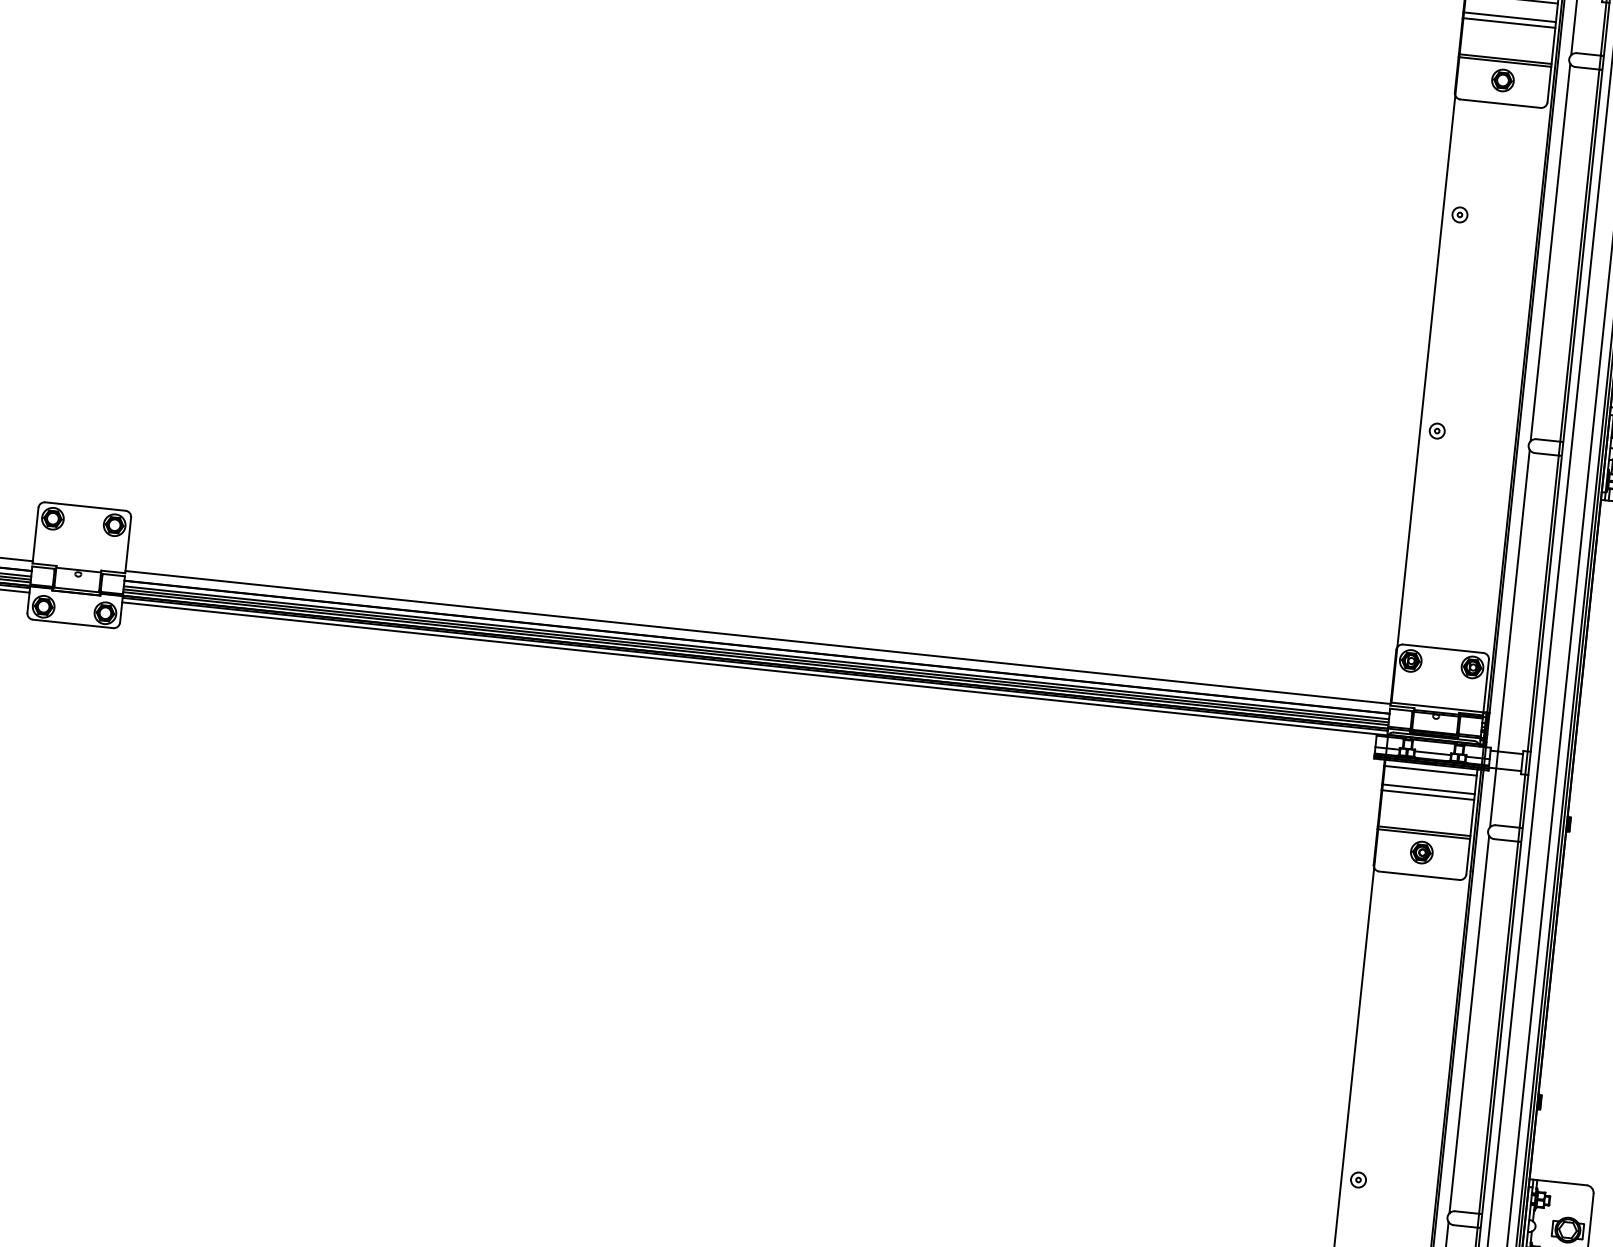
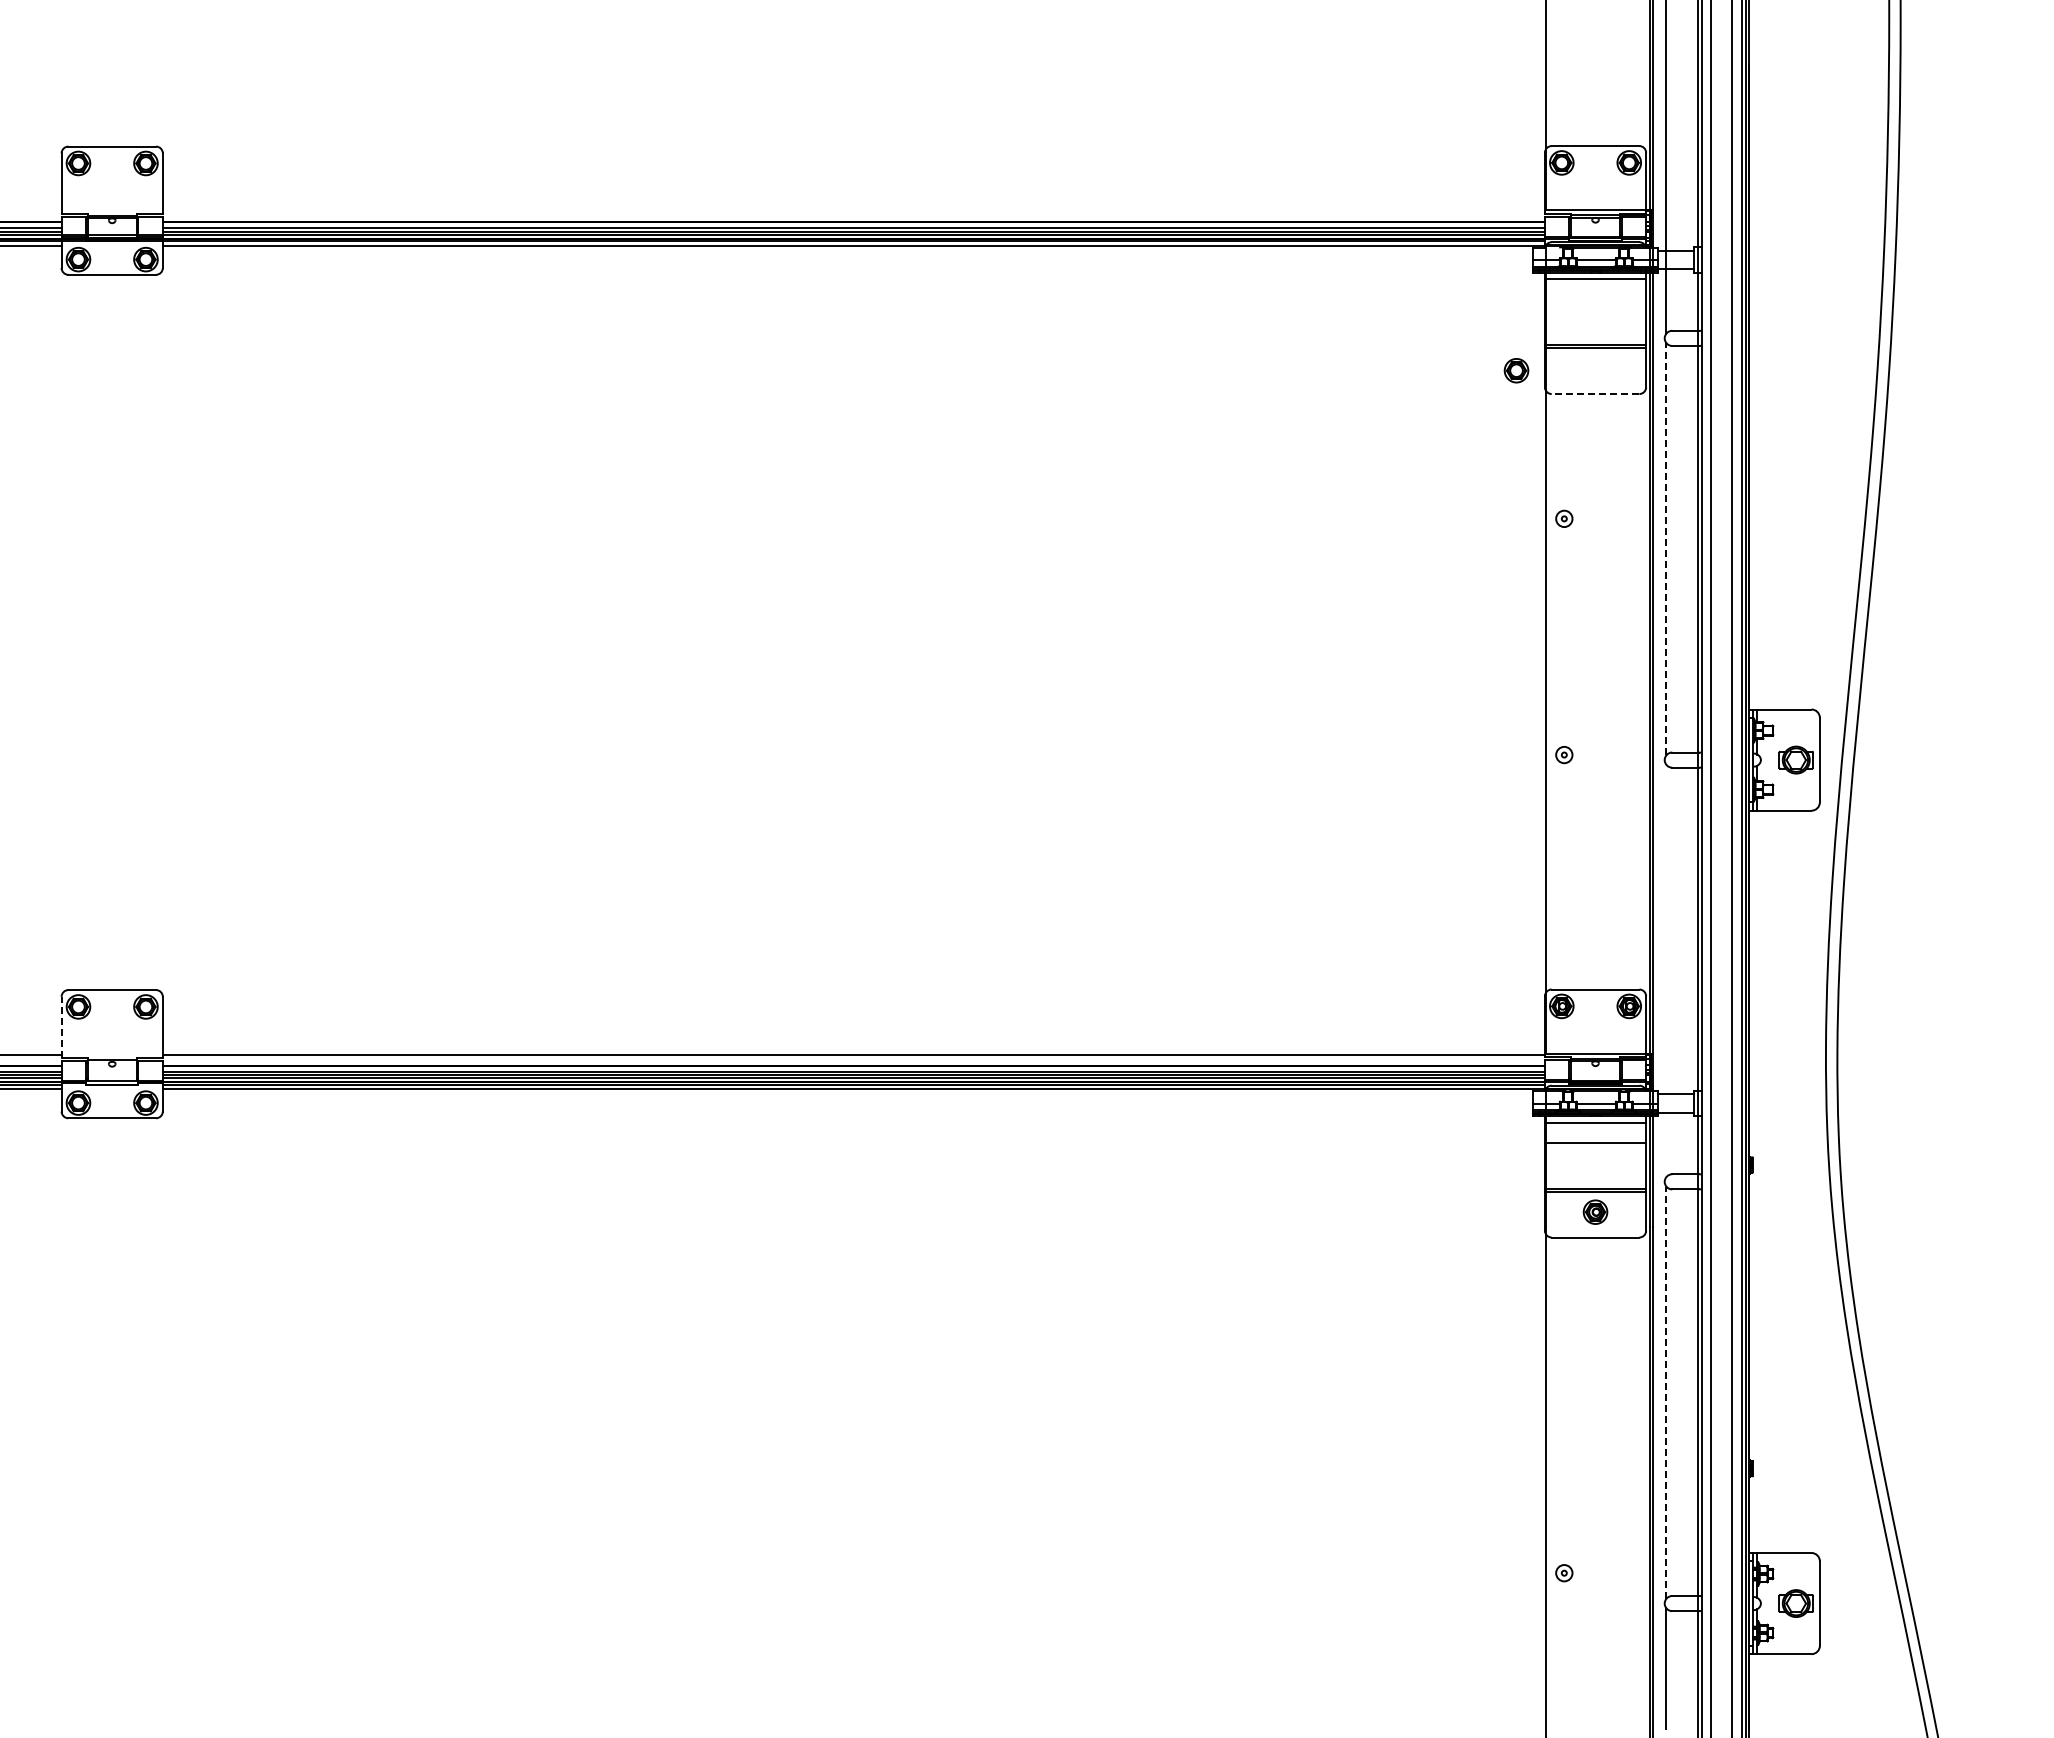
line: (1509, 17) -> (1595, 299), removed
line: (1509, 22) -> (1595, 305), removed
part: (1502, 80) -> (1516, 370), moved
line: (1500, 104) -> (1595, 394), solid -> dashed
line: (1550, 251) -> (1666, 548), solid -> dashed
line: (35, 535) -> (61, 1026), solid -> dashed
line: (1510, 638) -> (1666, 970), removed
line: (1427, 795) -> (1595, 1149), removed
line: (1469, 1024) -> (1666, 1392), solid -> dashed

